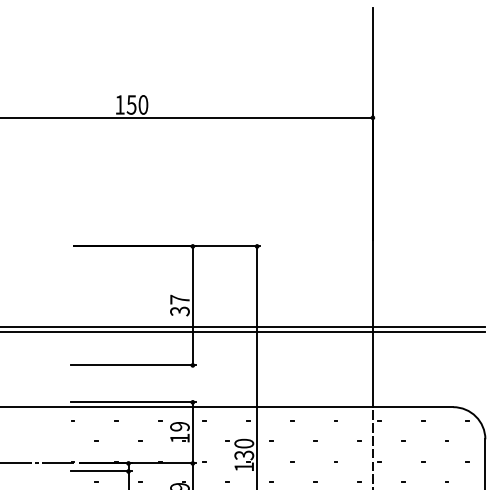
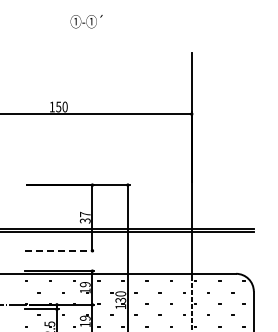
line: (133, 364) -> (59, 250), solid -> dashed

